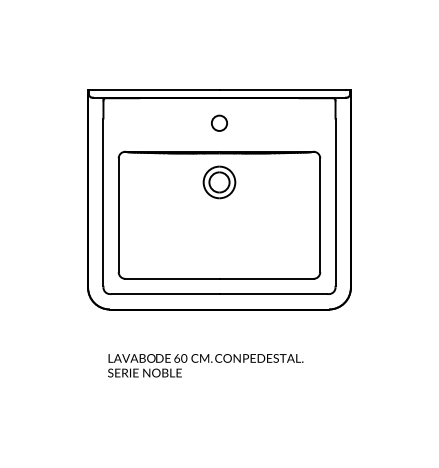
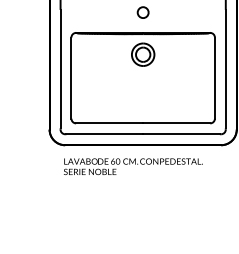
text: (205, 365) -> (133, 166), moved

